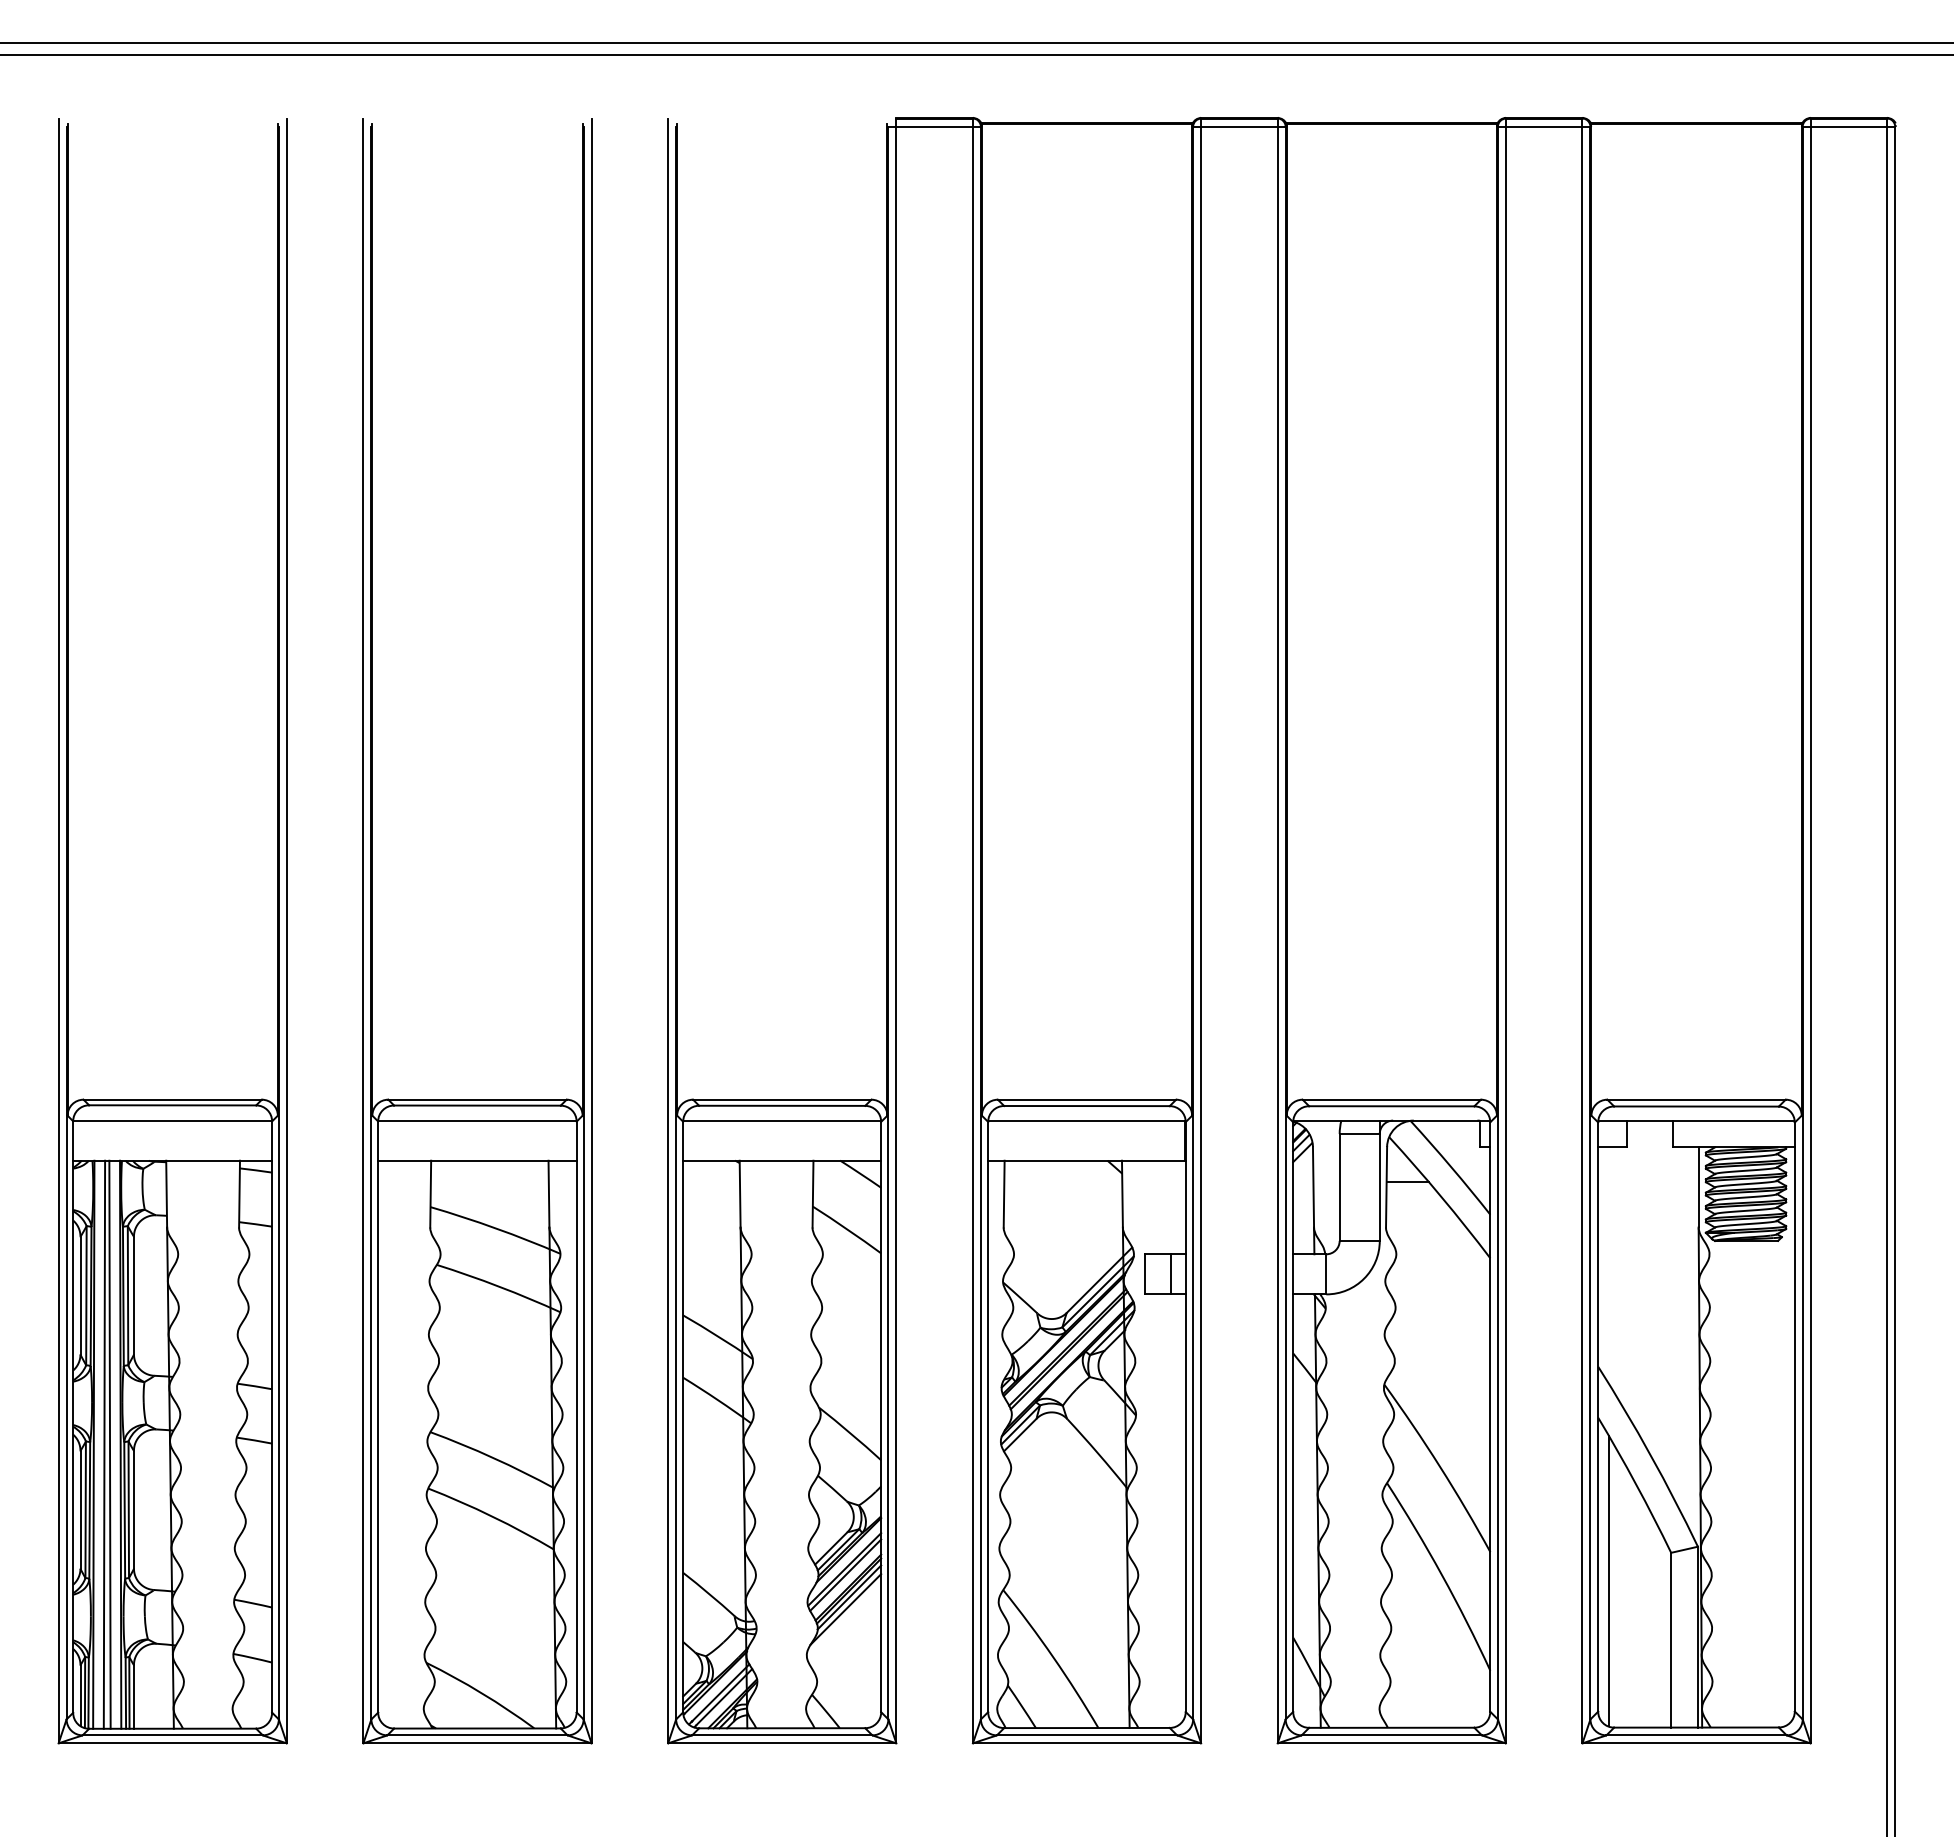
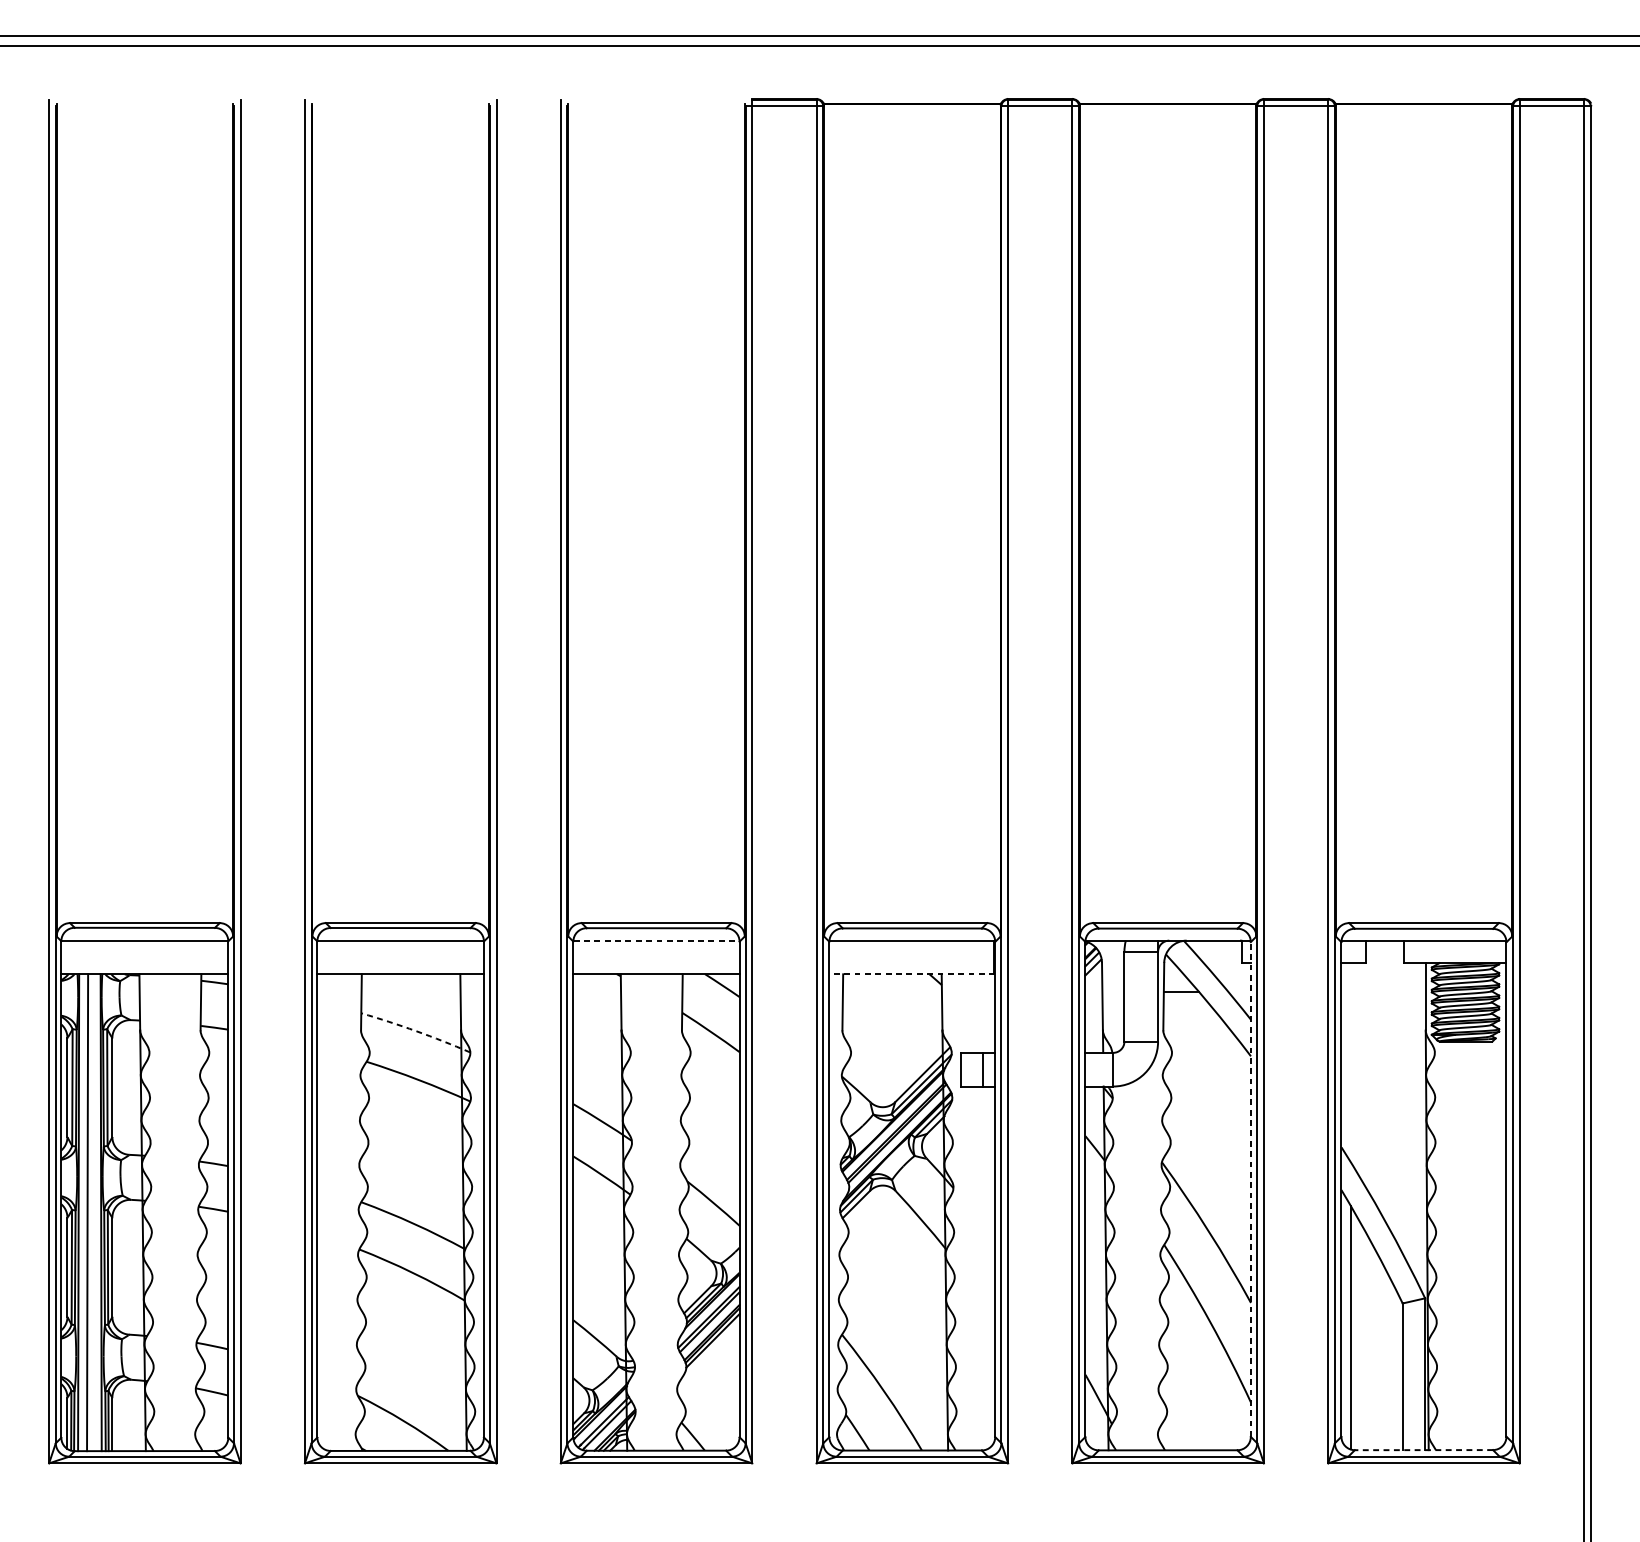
line: (782, 1120) -> (656, 940), solid -> dashed
line: (1086, 1160) -> (911, 974), solid -> dashed
arc: (496, 1228) -> (416, 1031), solid -> dashed
line: (1490, 1417) -> (1251, 1189), solid -> dashed
line: (109, 1444) -> (91, 1212), removed
line: (845, 1609) -> (709, 1351), removed
line: (1696, 1727) -> (1423, 1450), solid -> dashed

